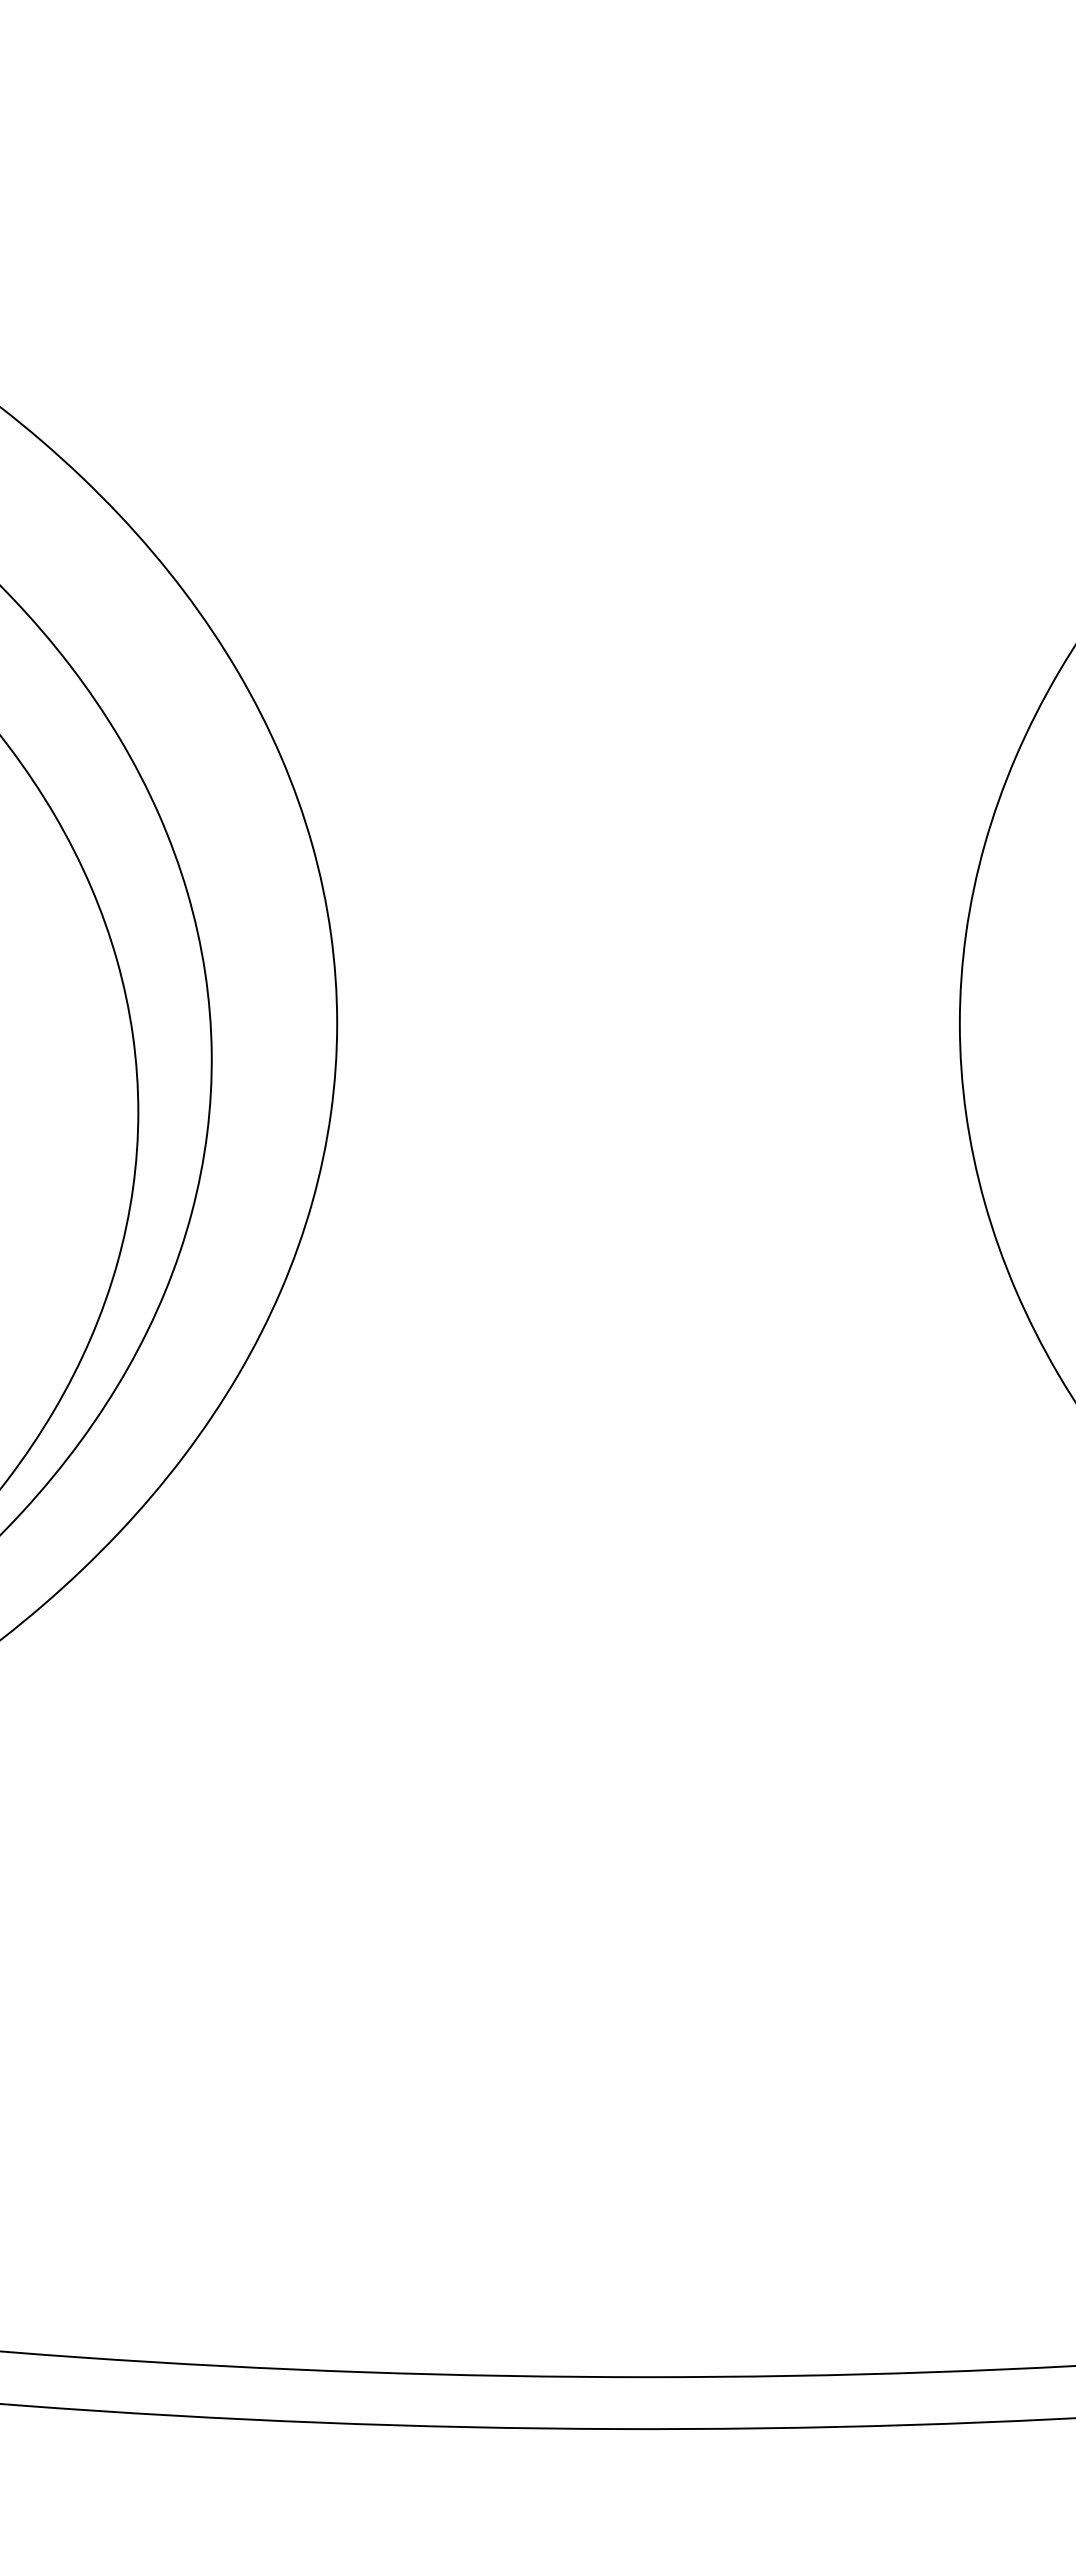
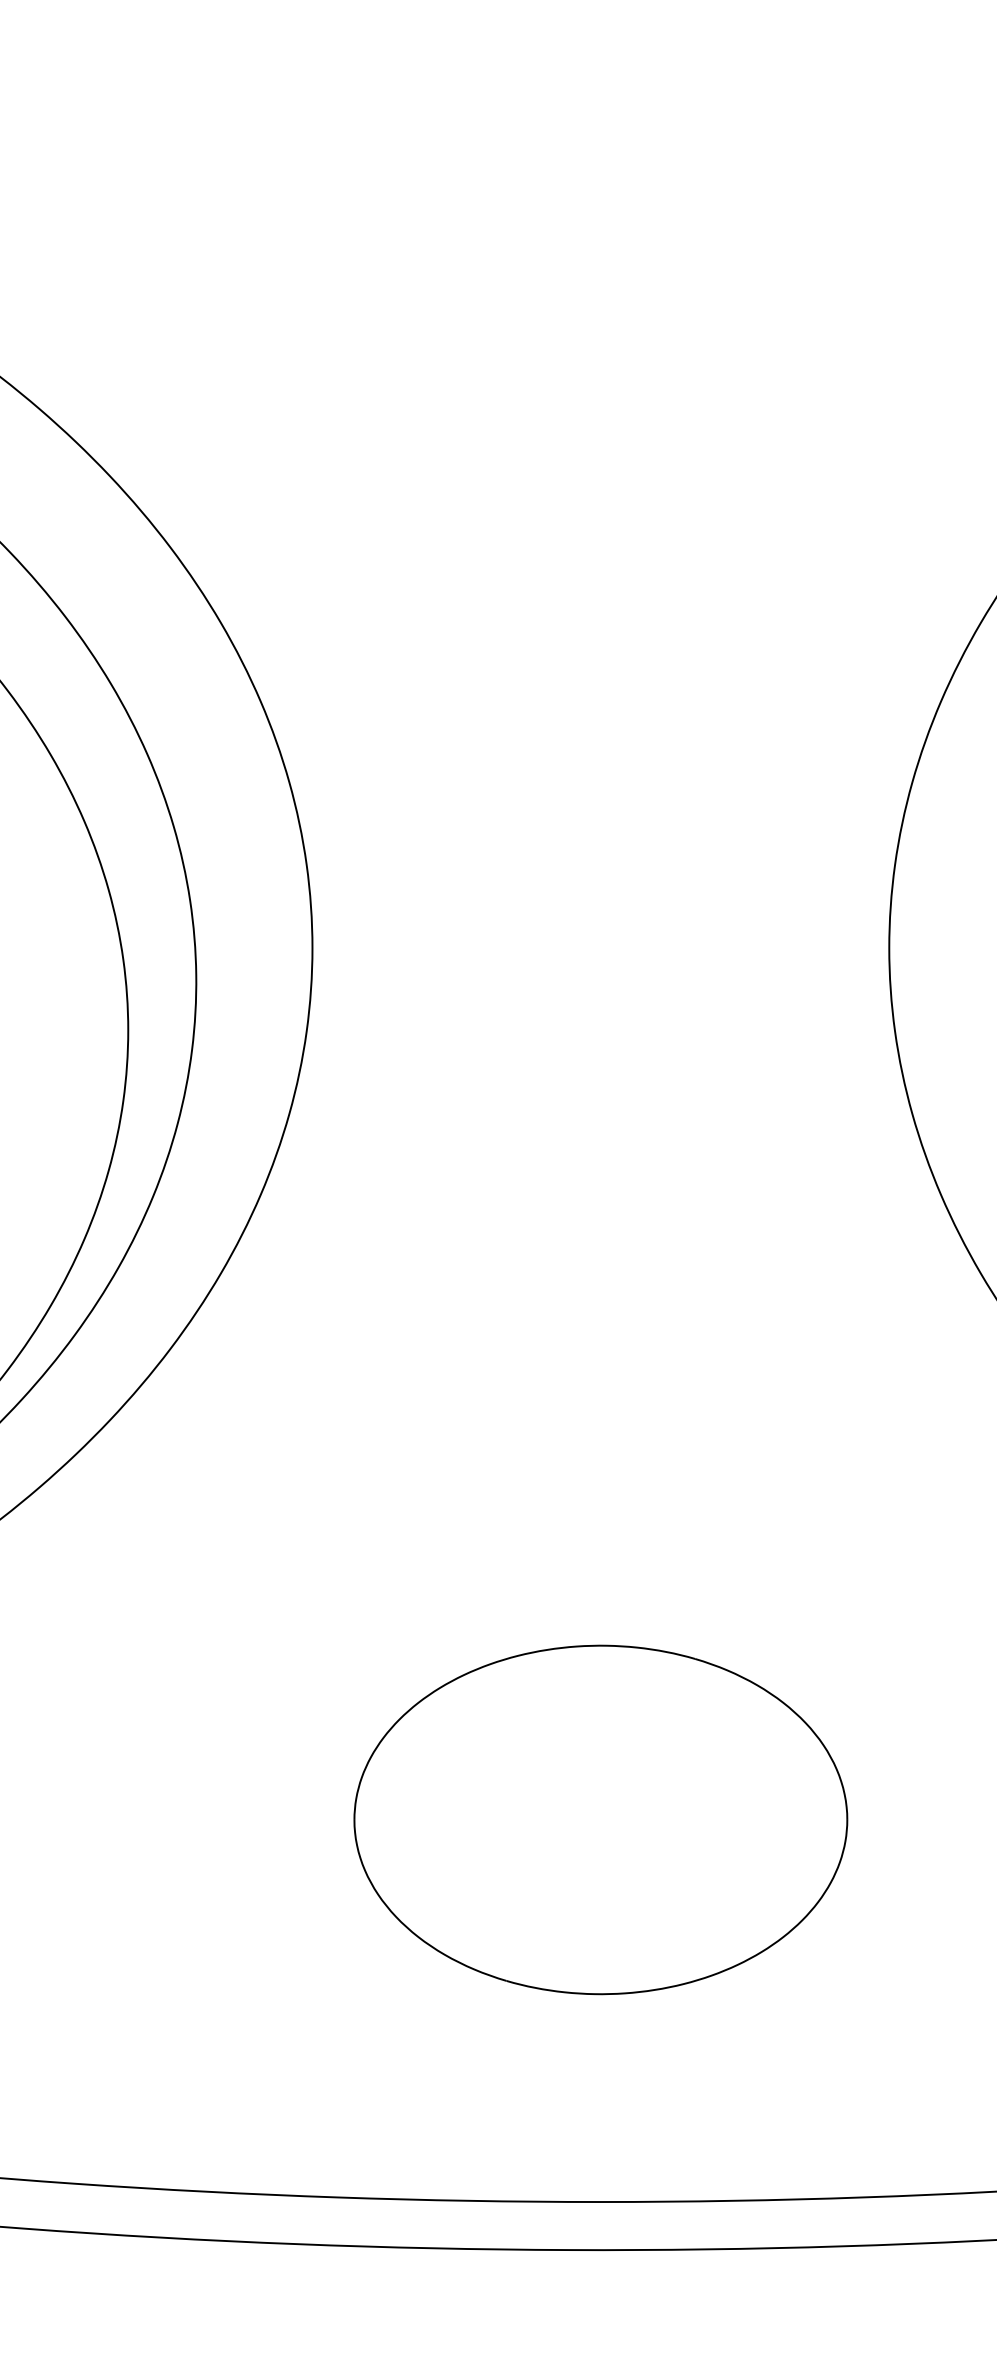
part: (648, 1964) -> (600, 1819), added

